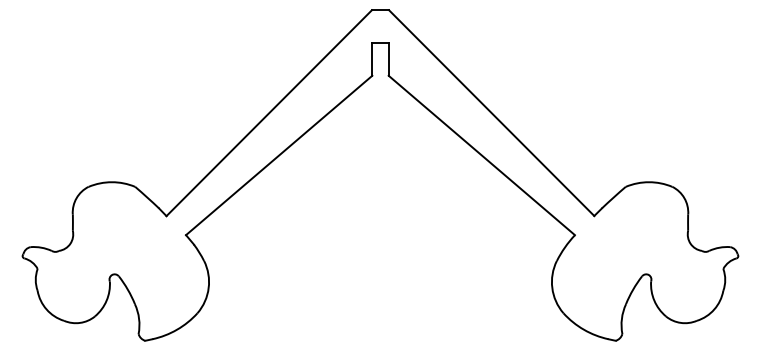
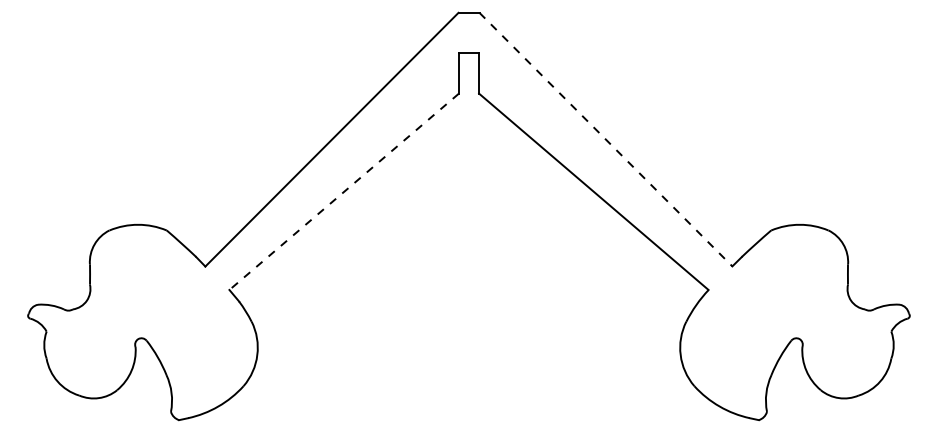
line: (492, 112) -> (606, 139), solid -> dashed
line: (279, 155) -> (344, 191), solid -> dashed

